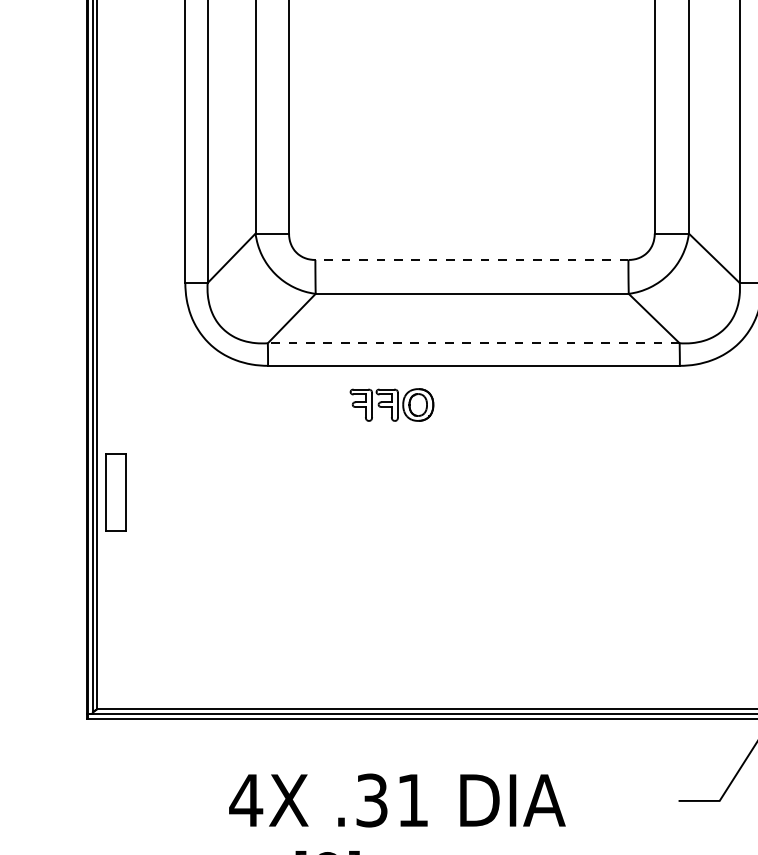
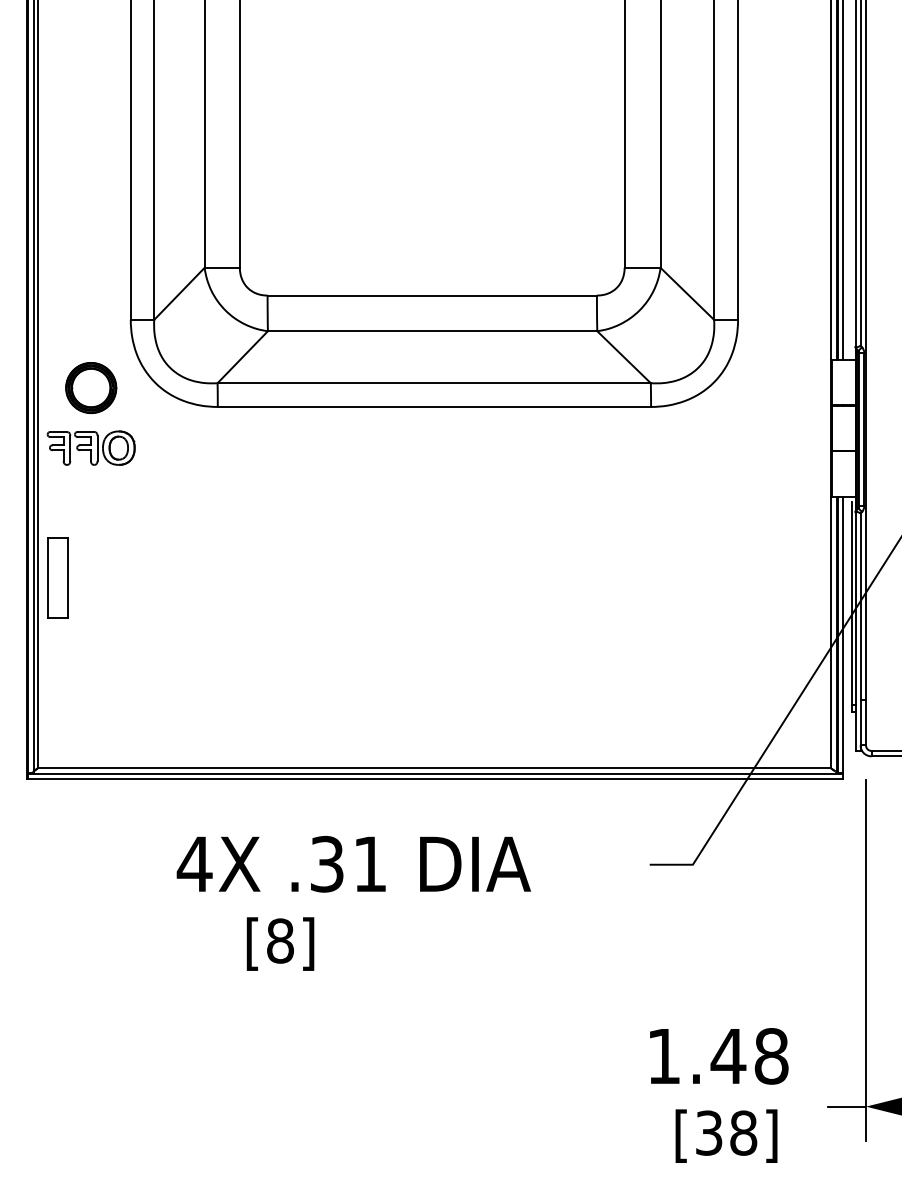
line: (472, 259) -> (432, 295), dashed -> solid
line: (474, 343) -> (434, 383), dashed -> solid
part: (148, 347) -> (91, 387), added
part: (391, 404) -> (90, 447), moved
part: (115, 491) -> (57, 577), moved

